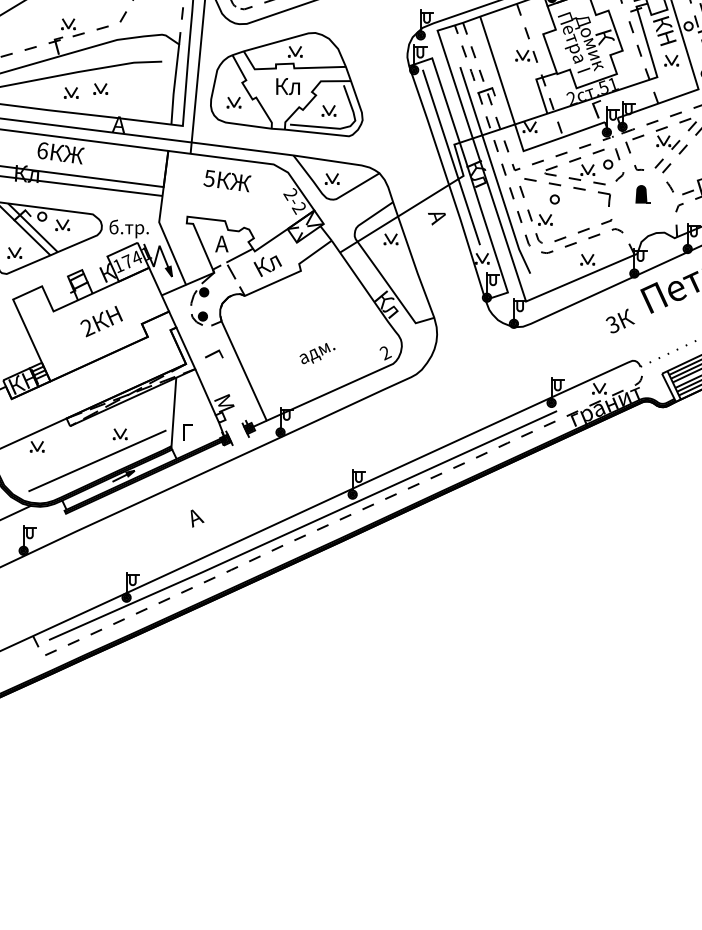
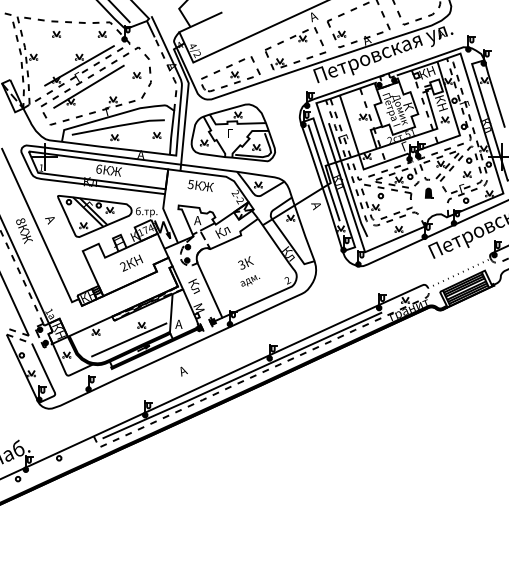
text: (286, 85) -> (233, 133), Кл -> Г
part: (99, 89) -> (156, 135), moved
text: (619, 320) -> (245, 262), moved
text: (216, 363) -> (194, 286), Г -> Кл
text: (186, 431) -> (178, 323), Г -> А

